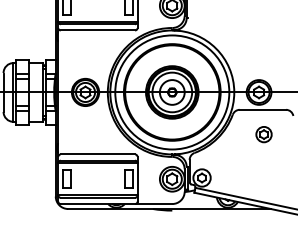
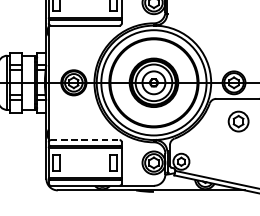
part: (263, 134) -> (238, 121), size x1.4
line: (98, 154) -> (85, 140), solid -> dashed

